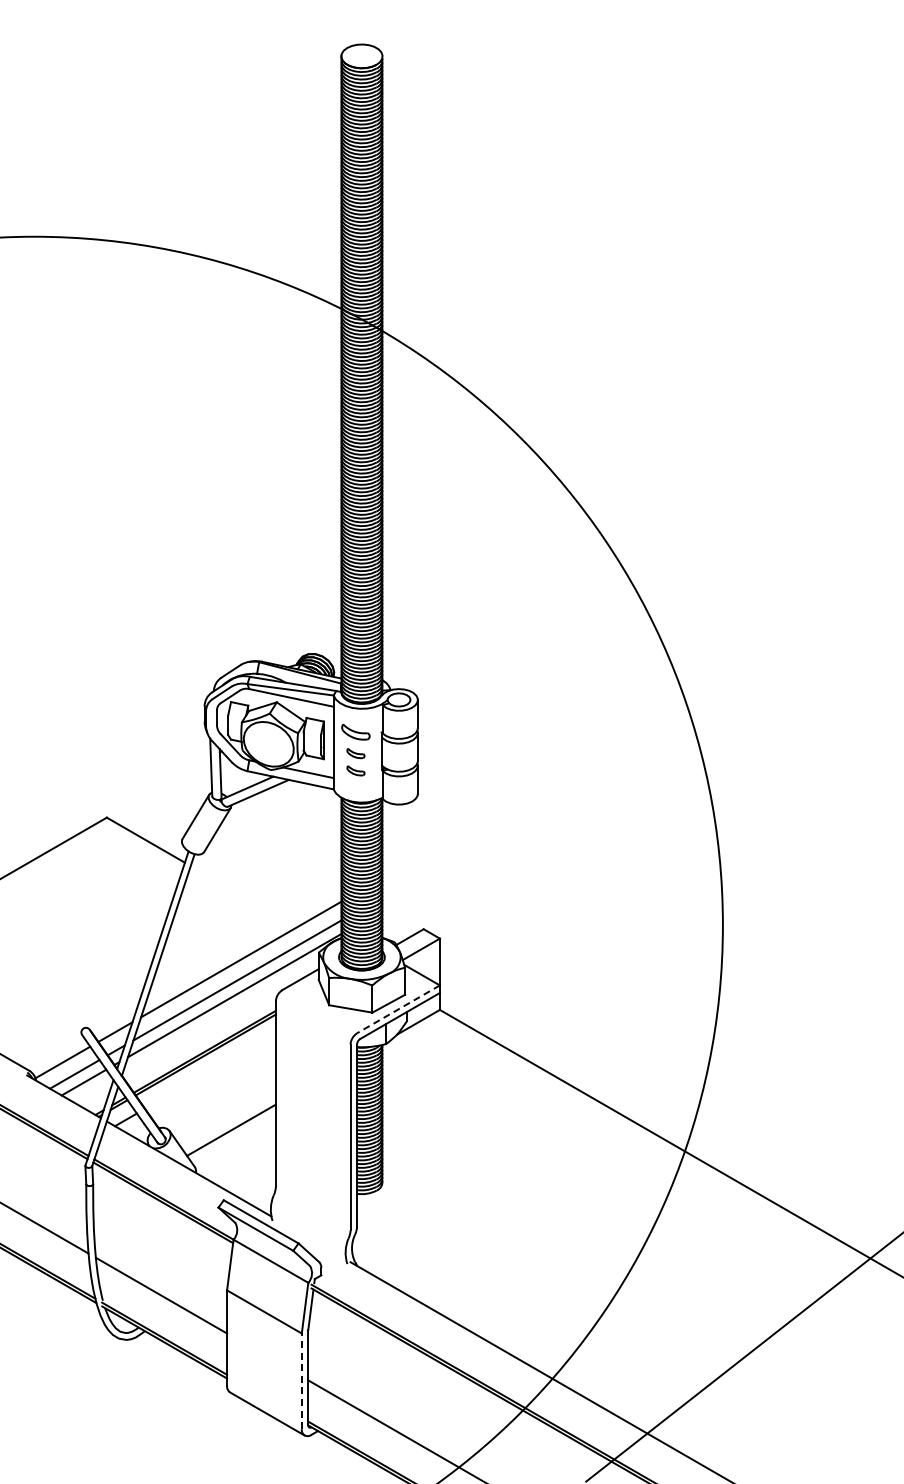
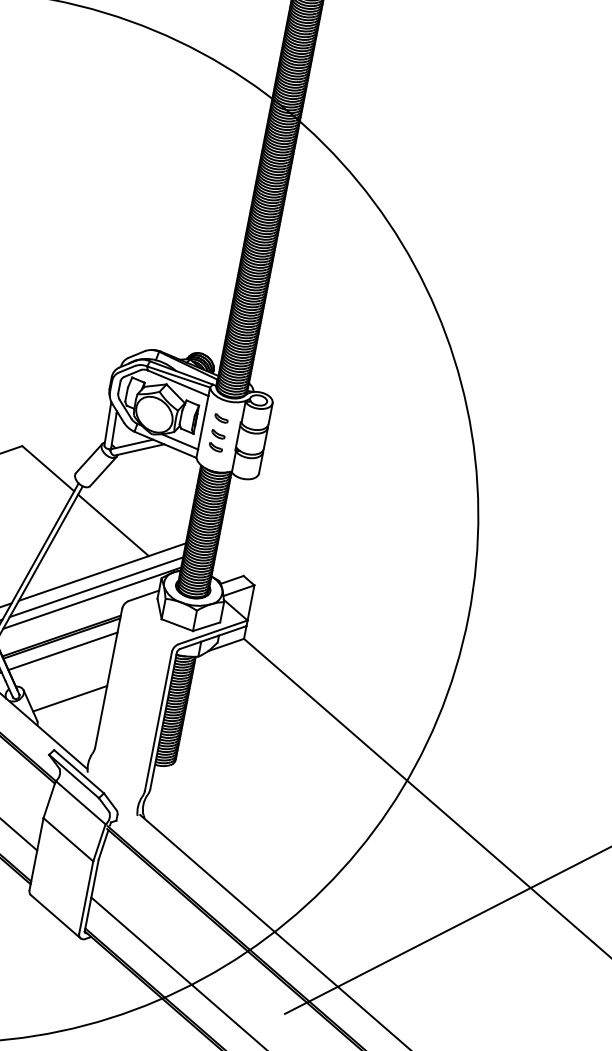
part: (355, 732) -> (221, 418), size x0.62
line: (243, 896) -> (113, 525), added
line: (398, 1009) -> (213, 632), dashed -> solid
line: (210, 1070) -> (63, 650), added
line: (301, 1381) -> (86, 897), dashed -> solid

